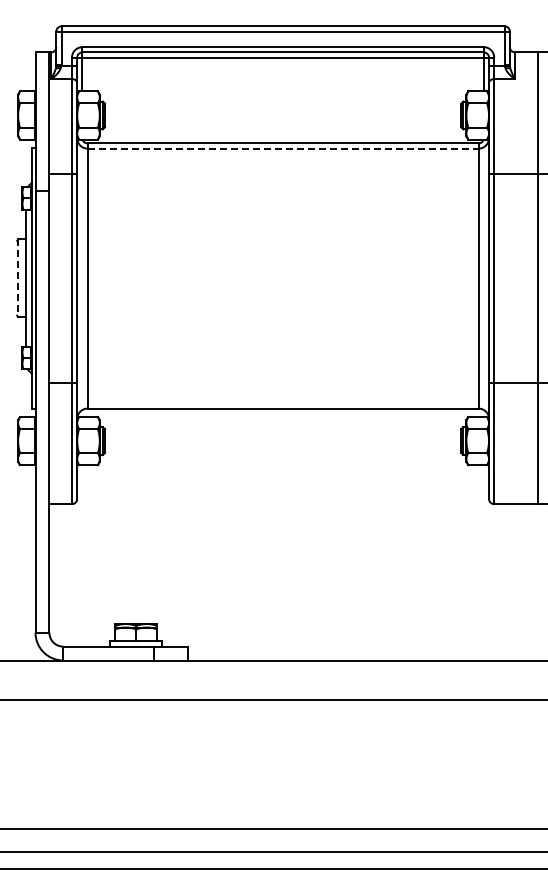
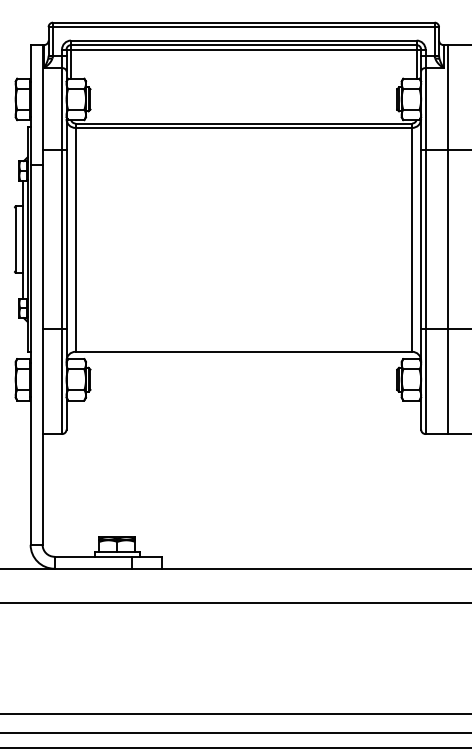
line: (283, 148) -> (244, 127), dashed -> solid
line: (18, 278) -> (15, 239), dashed -> solid
line: (538, 278) -> (448, 239), moved

